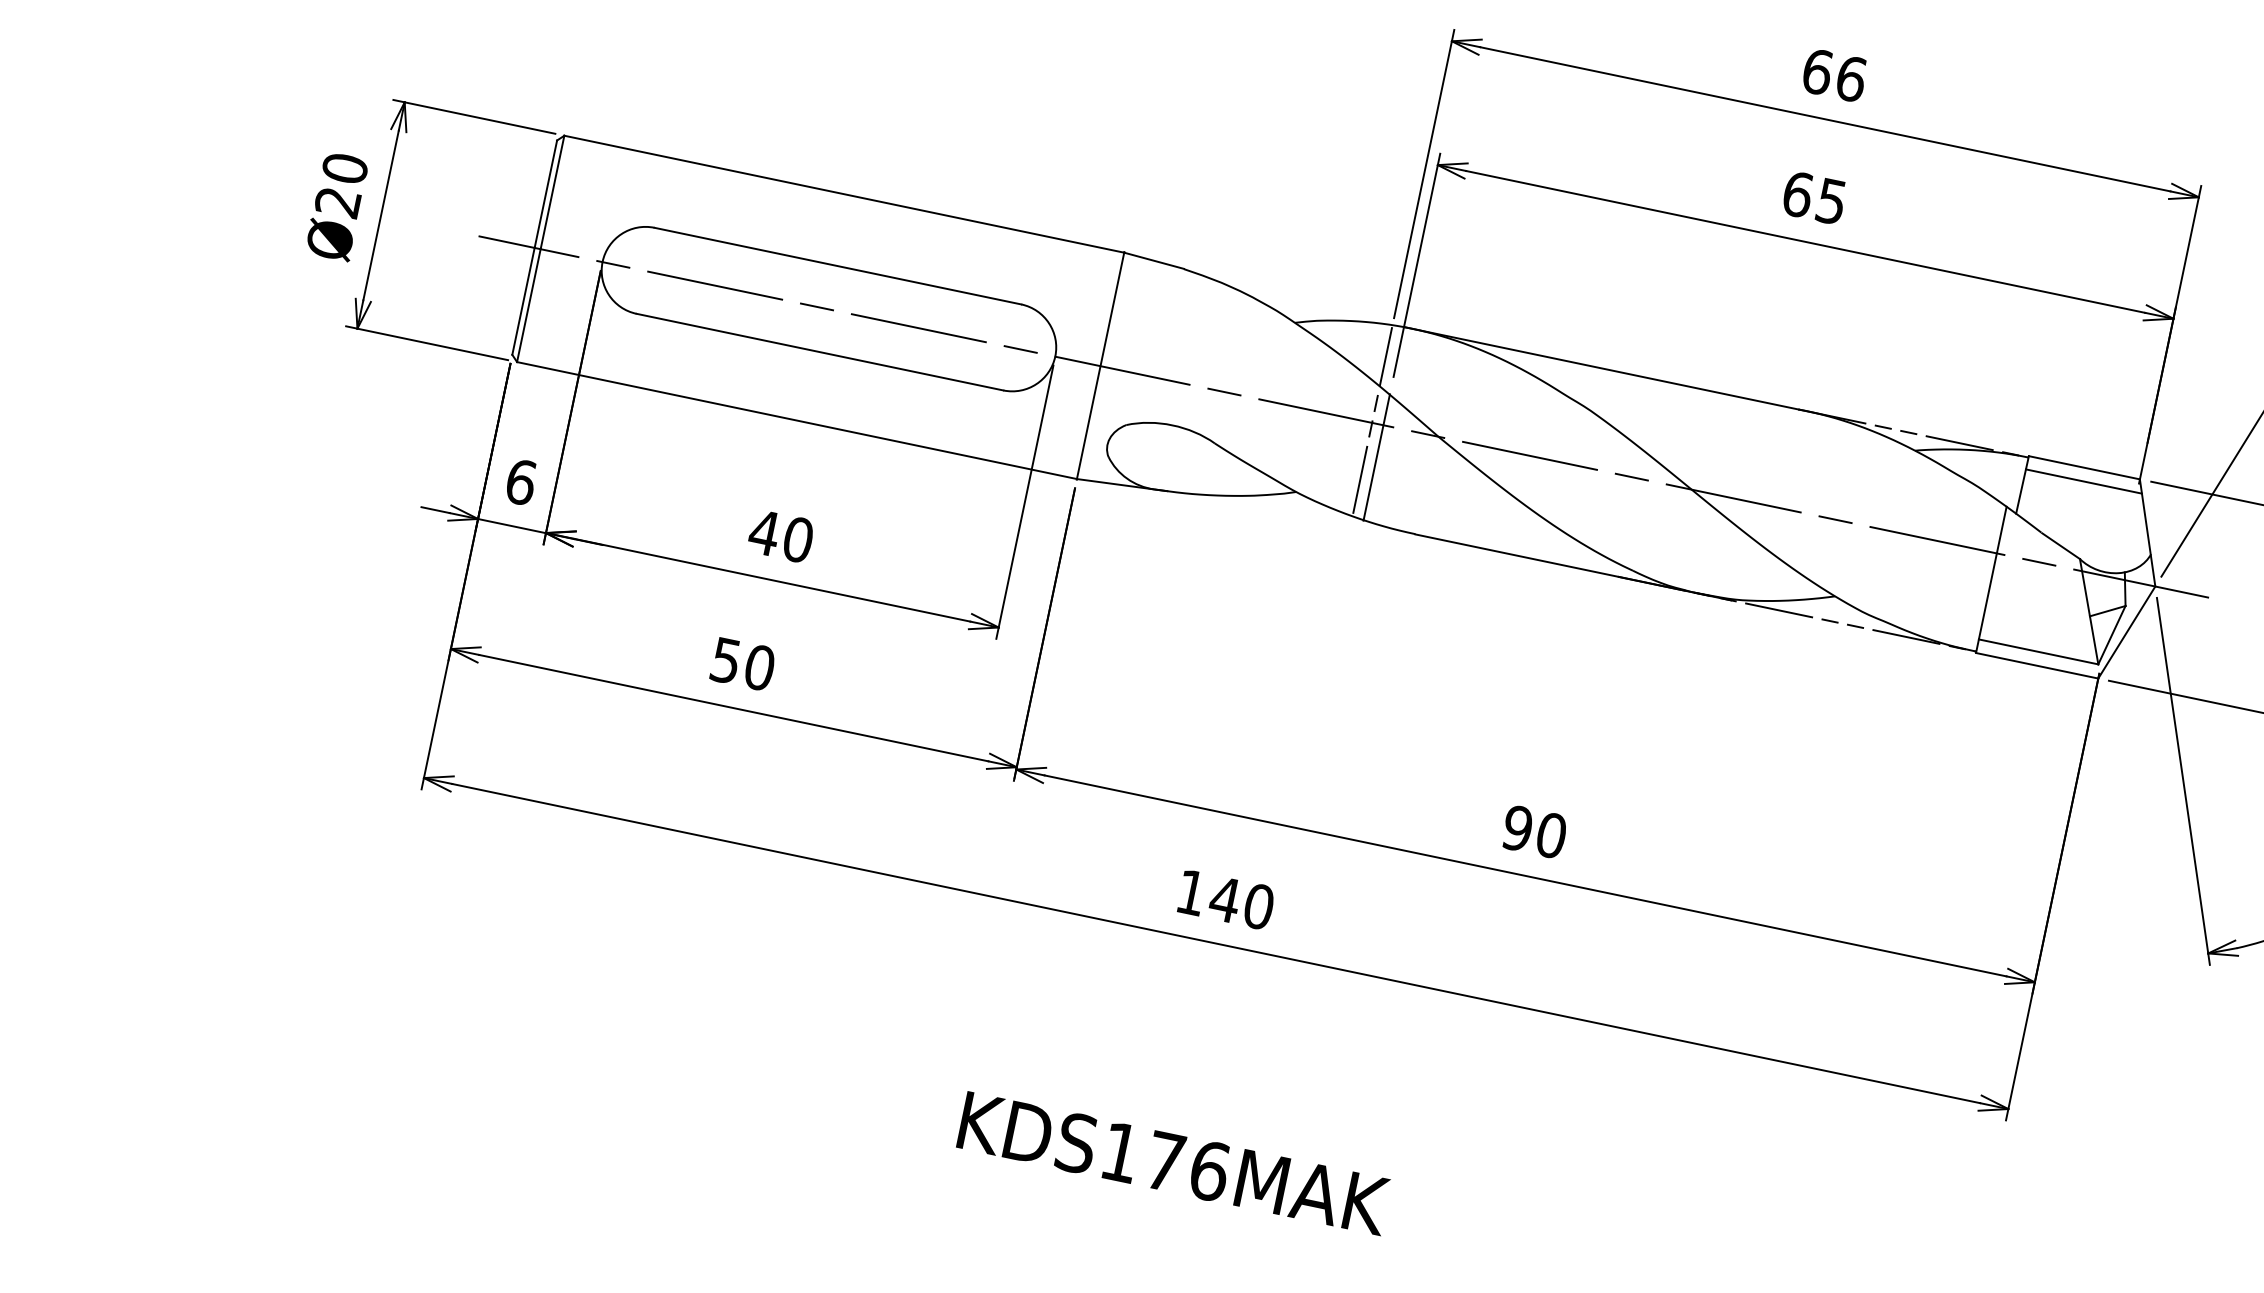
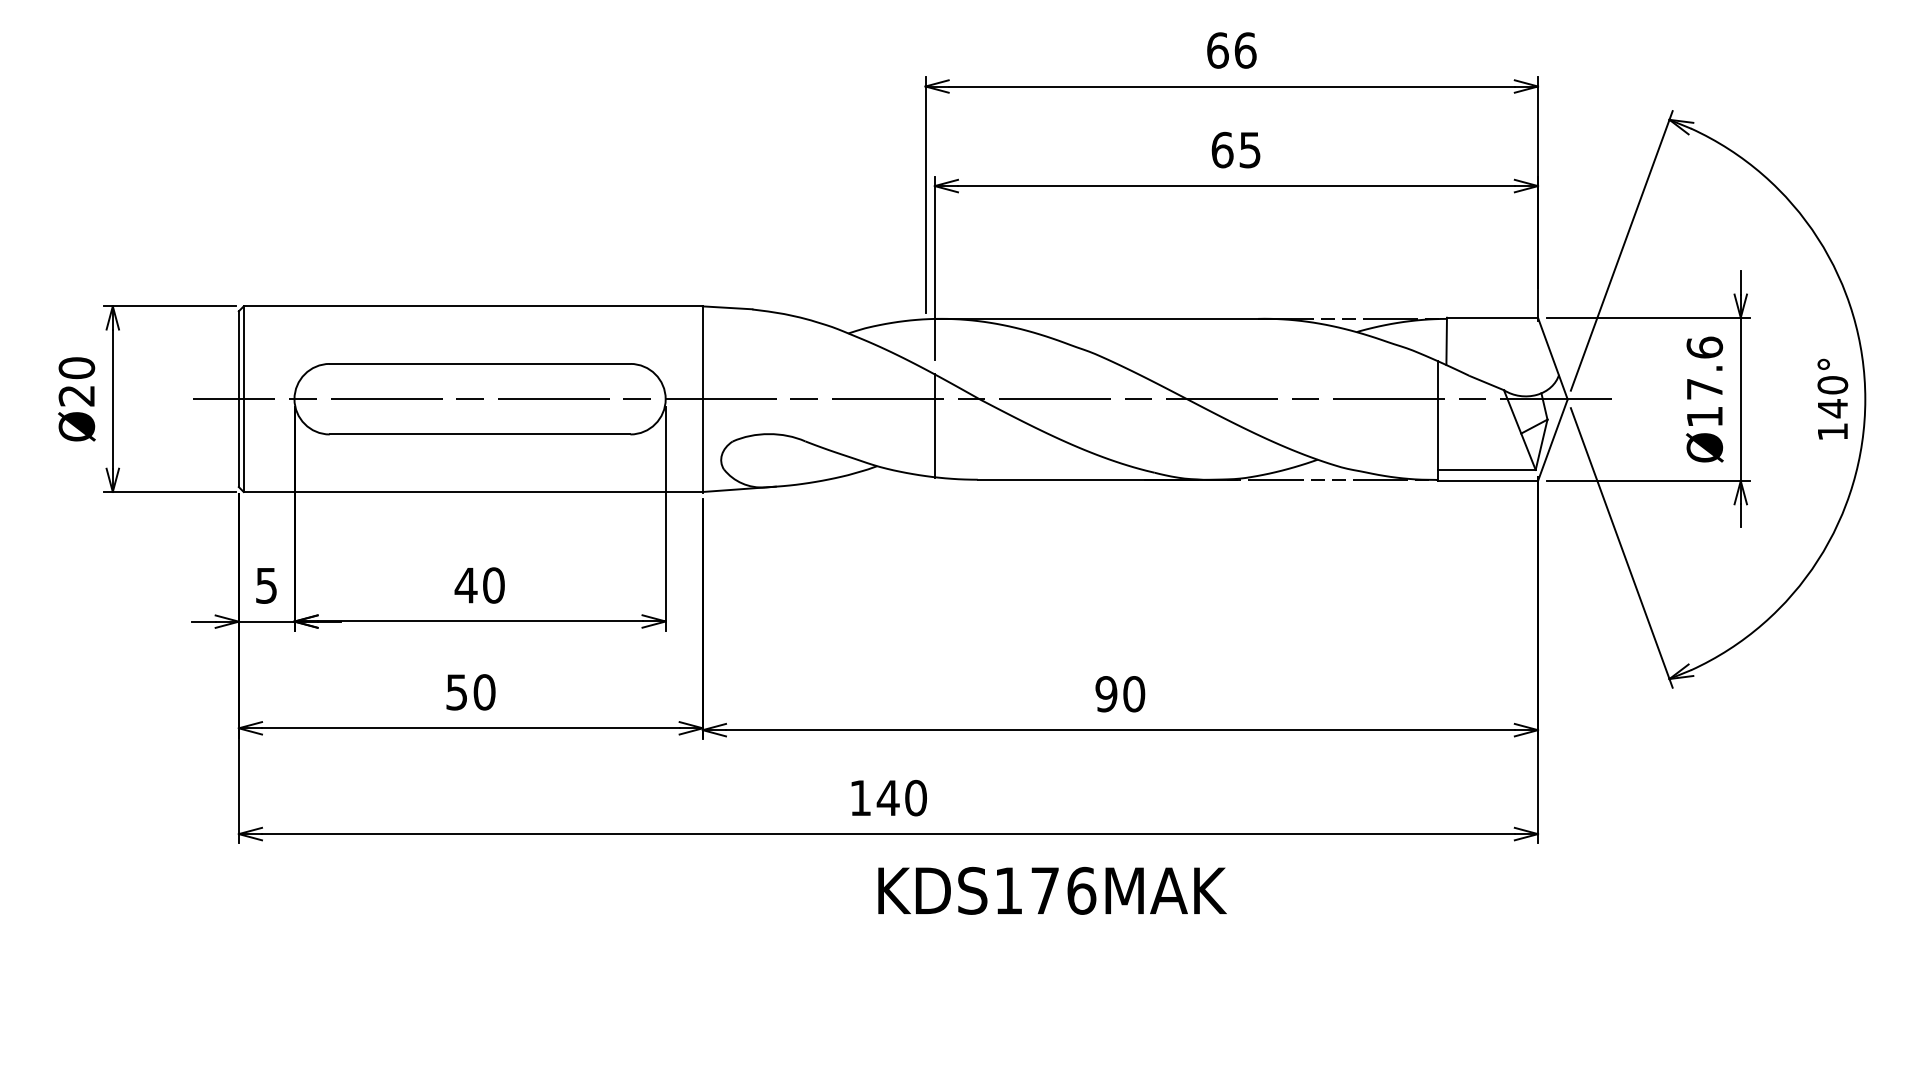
line: (1372, 419) -> (925, 396), removed
text: (521, 481) -> (266, 585), 6 -> 5
line: (2082, 481) -> (1493, 328), removed
text: (1174, 1163) -> (1052, 890), moved

